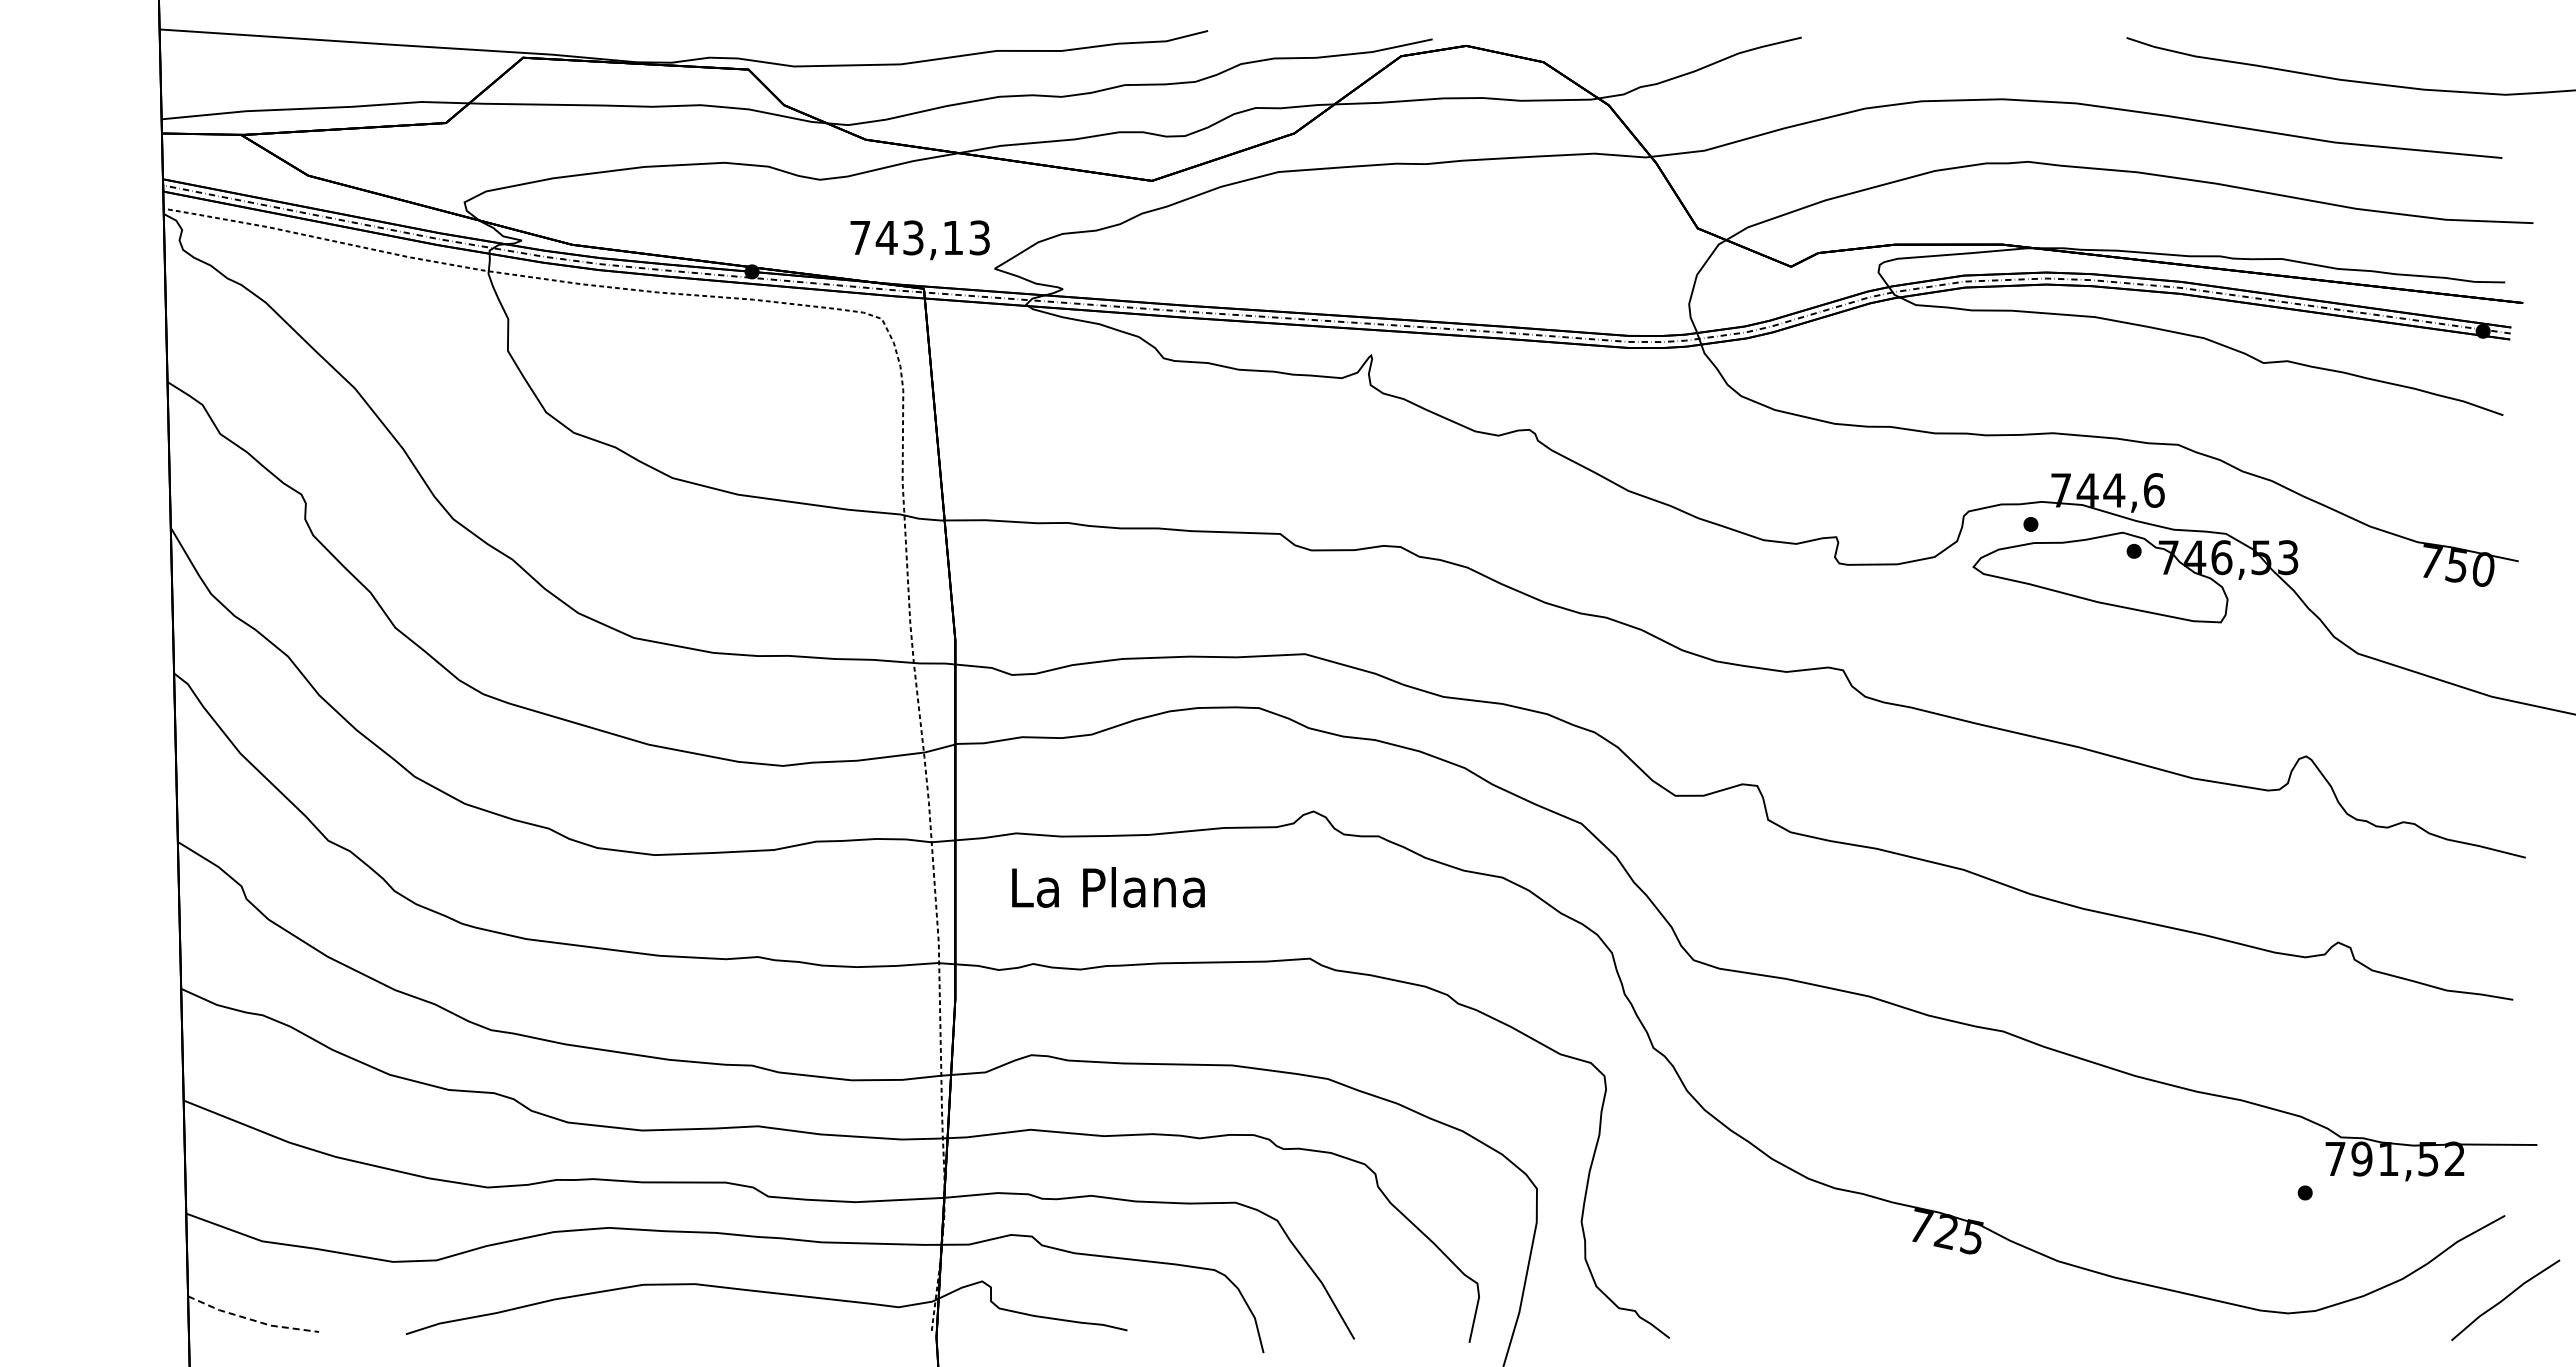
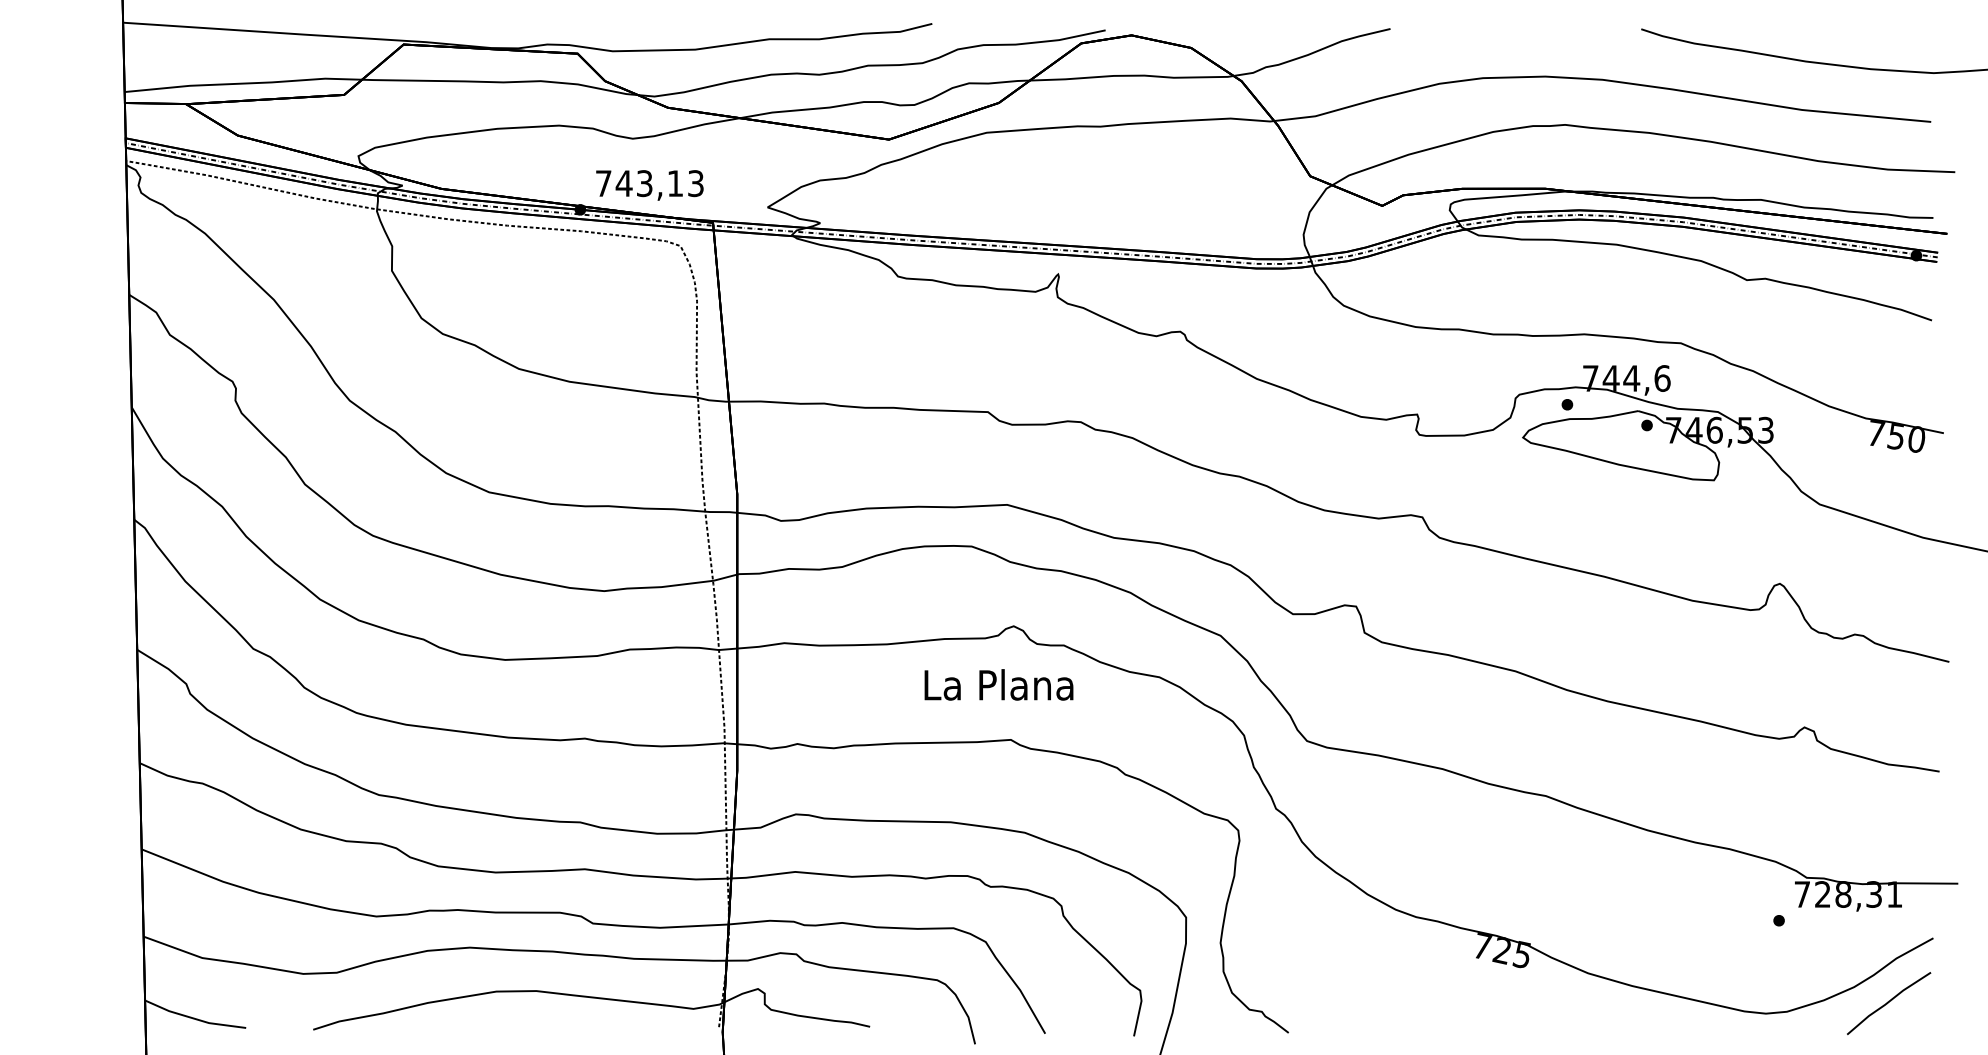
text: (919, 240) -> (649, 185), moved
text: (1108, 887) -> (999, 684), moved
text: (2407, 1158) -> (1858, 894), 791,52 -> 728,31
line: (2505, 1299) -> (1888, 1002), moved
line: (251, 1319) -> (194, 1018), dashed -> solid

